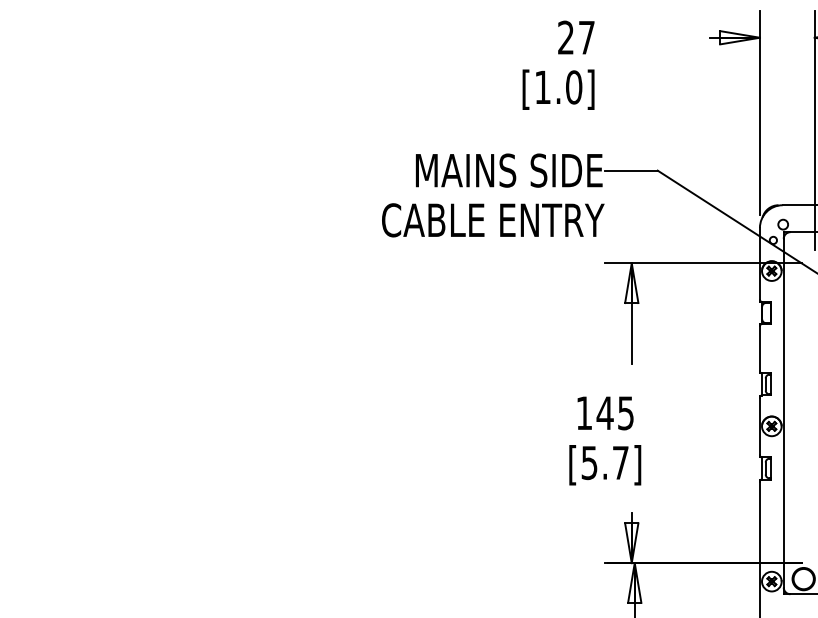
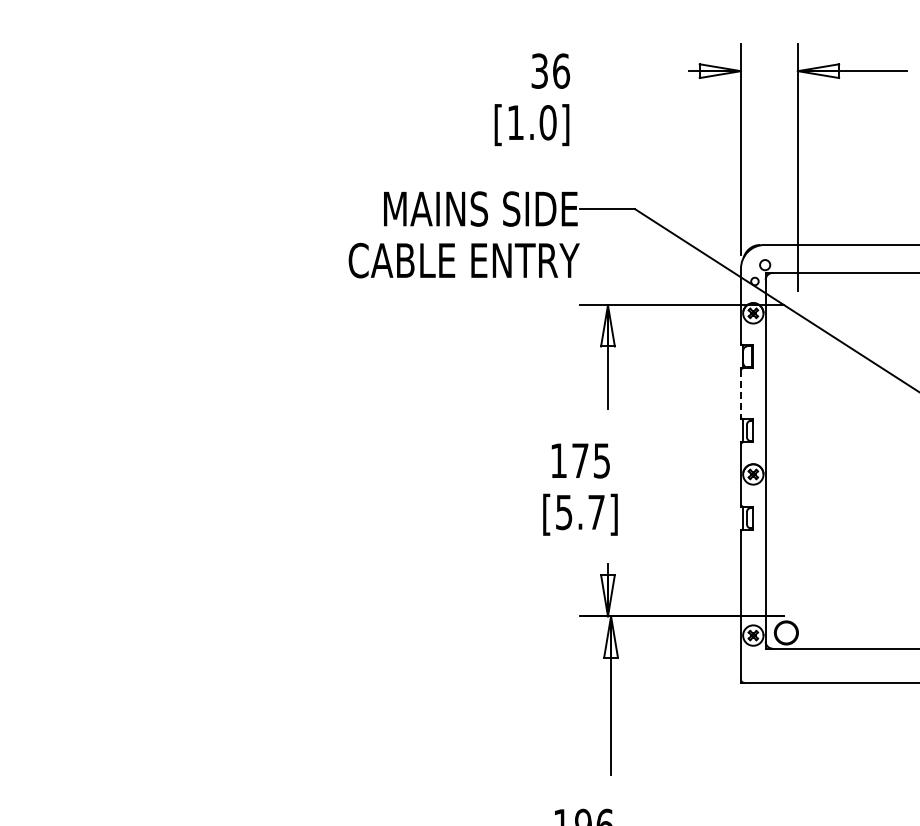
text: (576, 37) -> (550, 70), 27 -> 36
line: (759, 349) -> (740, 394), solid -> dashed
text: (605, 412) -> (580, 460), 145 -> 175

